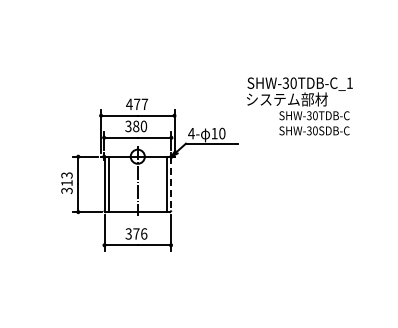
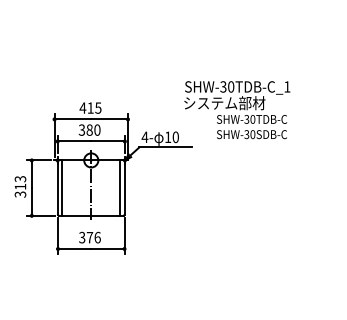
text: (141, 104) -> (95, 108), 477 -> 415
text: (299, 106) -> (237, 110), moved
line: (171, 184) -> (125, 188), dashed -> solid

